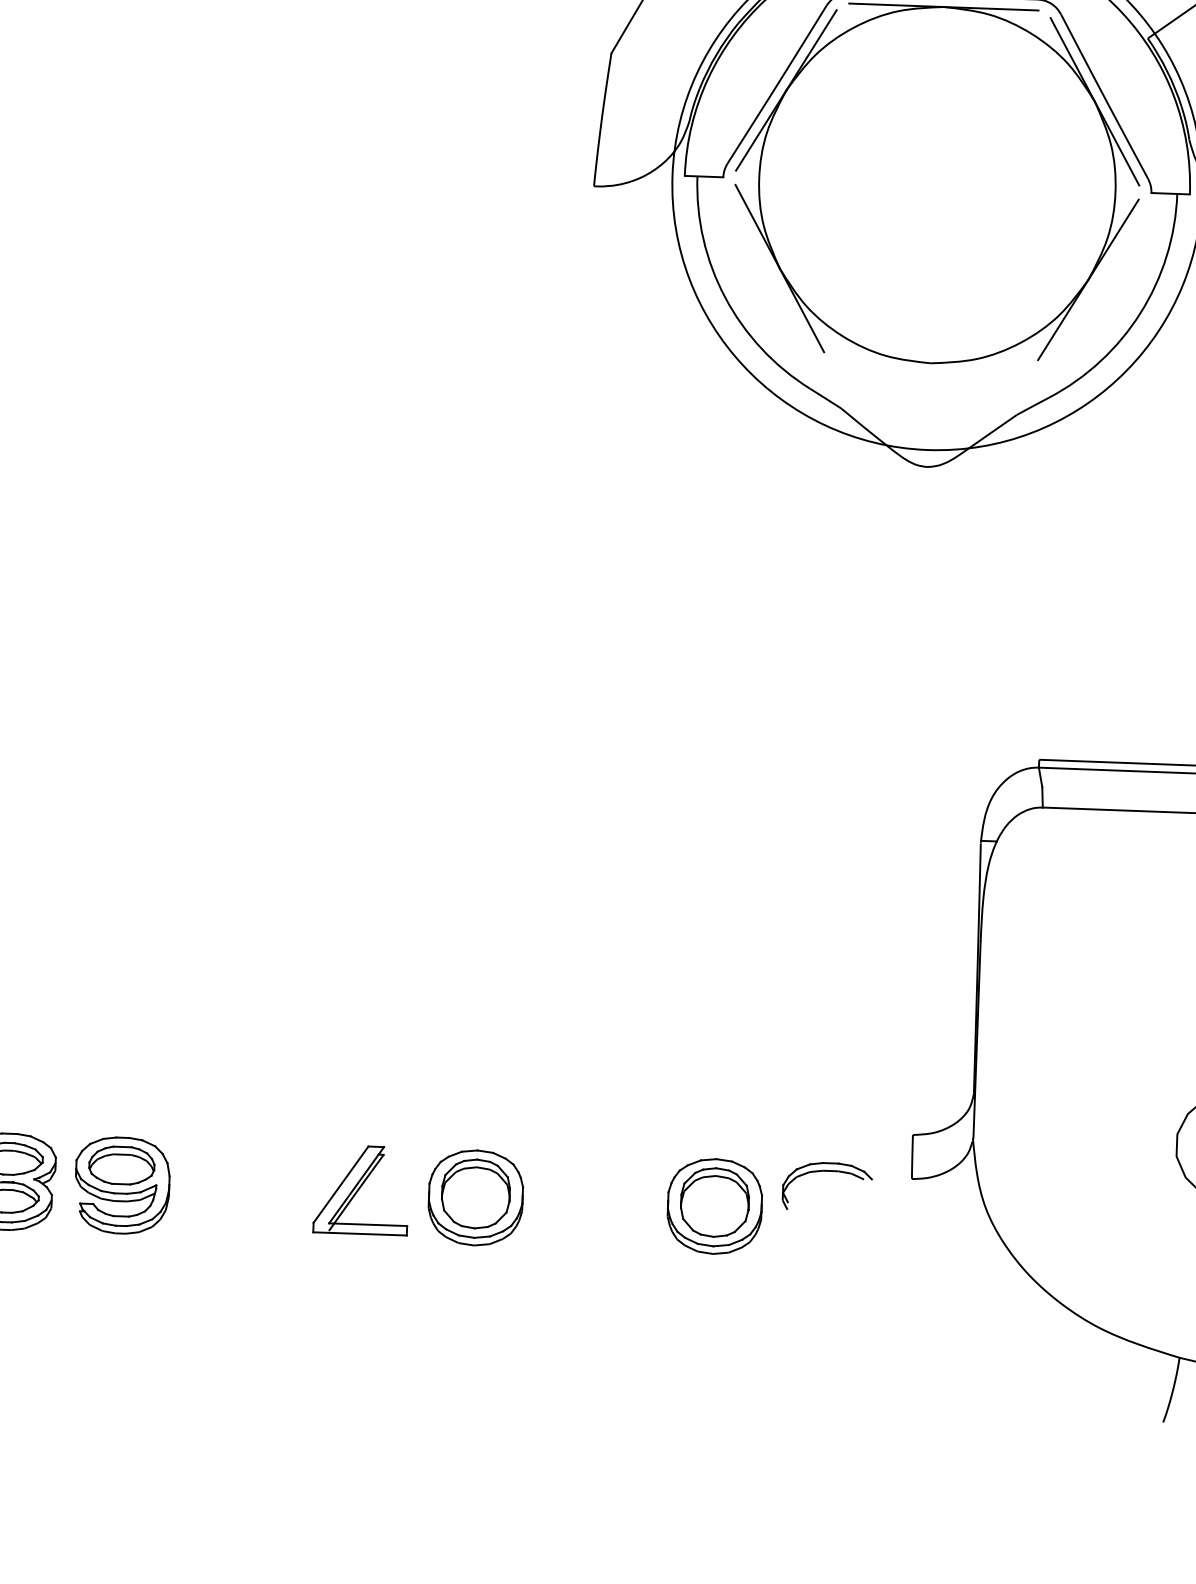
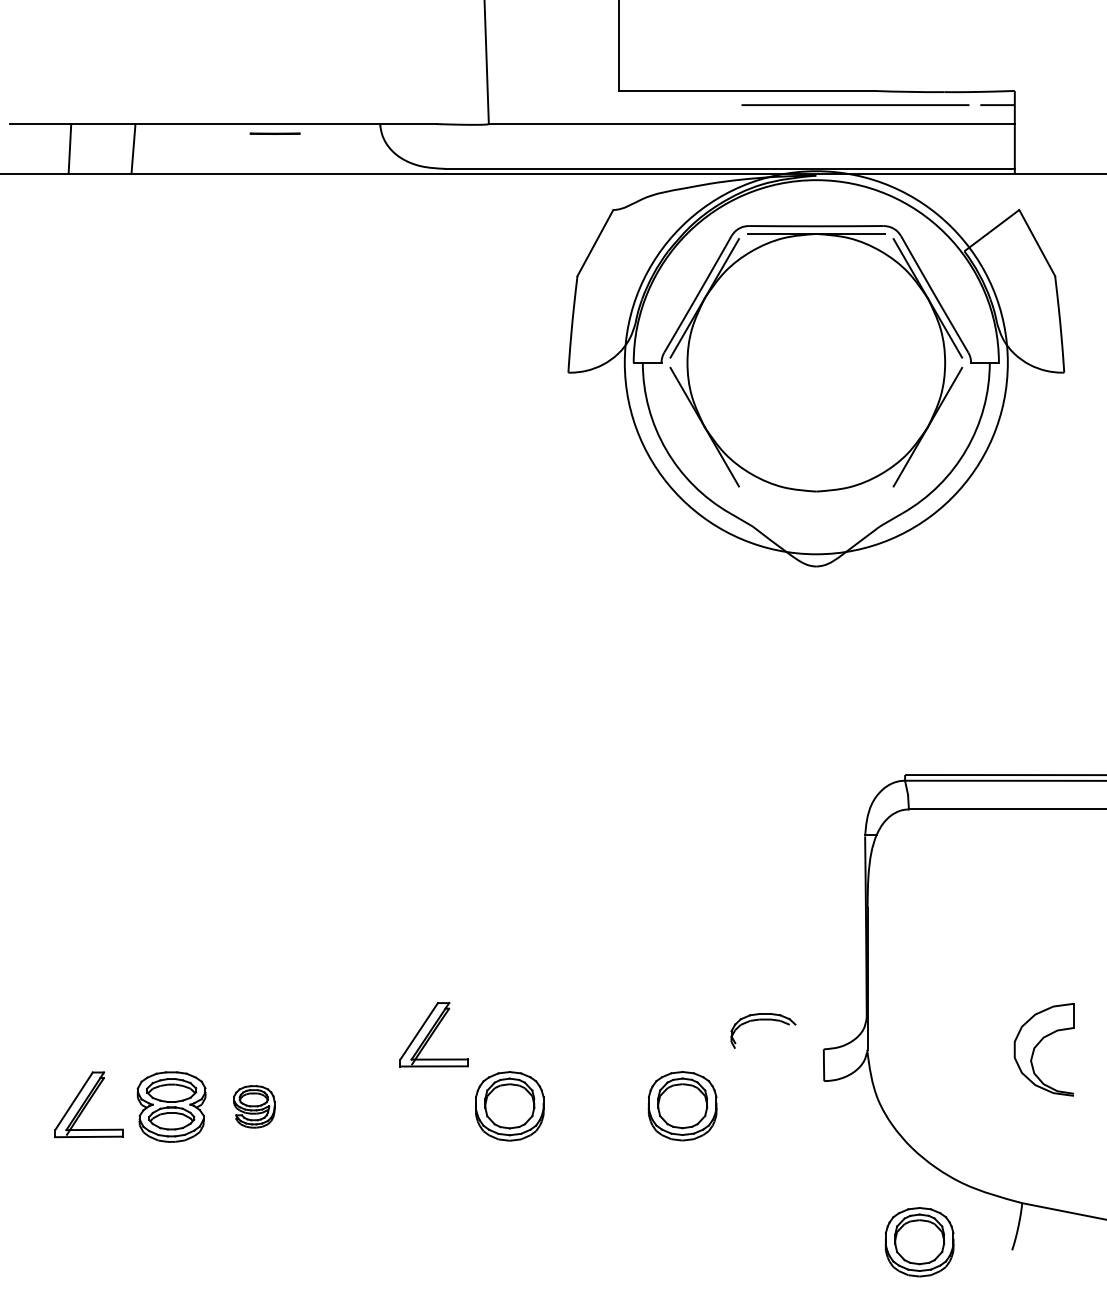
part: (828, 1172) -> (763, 1020), moved
part: (122, 1185) -> (254, 1106), size x0.6
part: (360, 1189) -> (433, 1034), moved
part: (1035, 1406) -> (919, 1242), added

